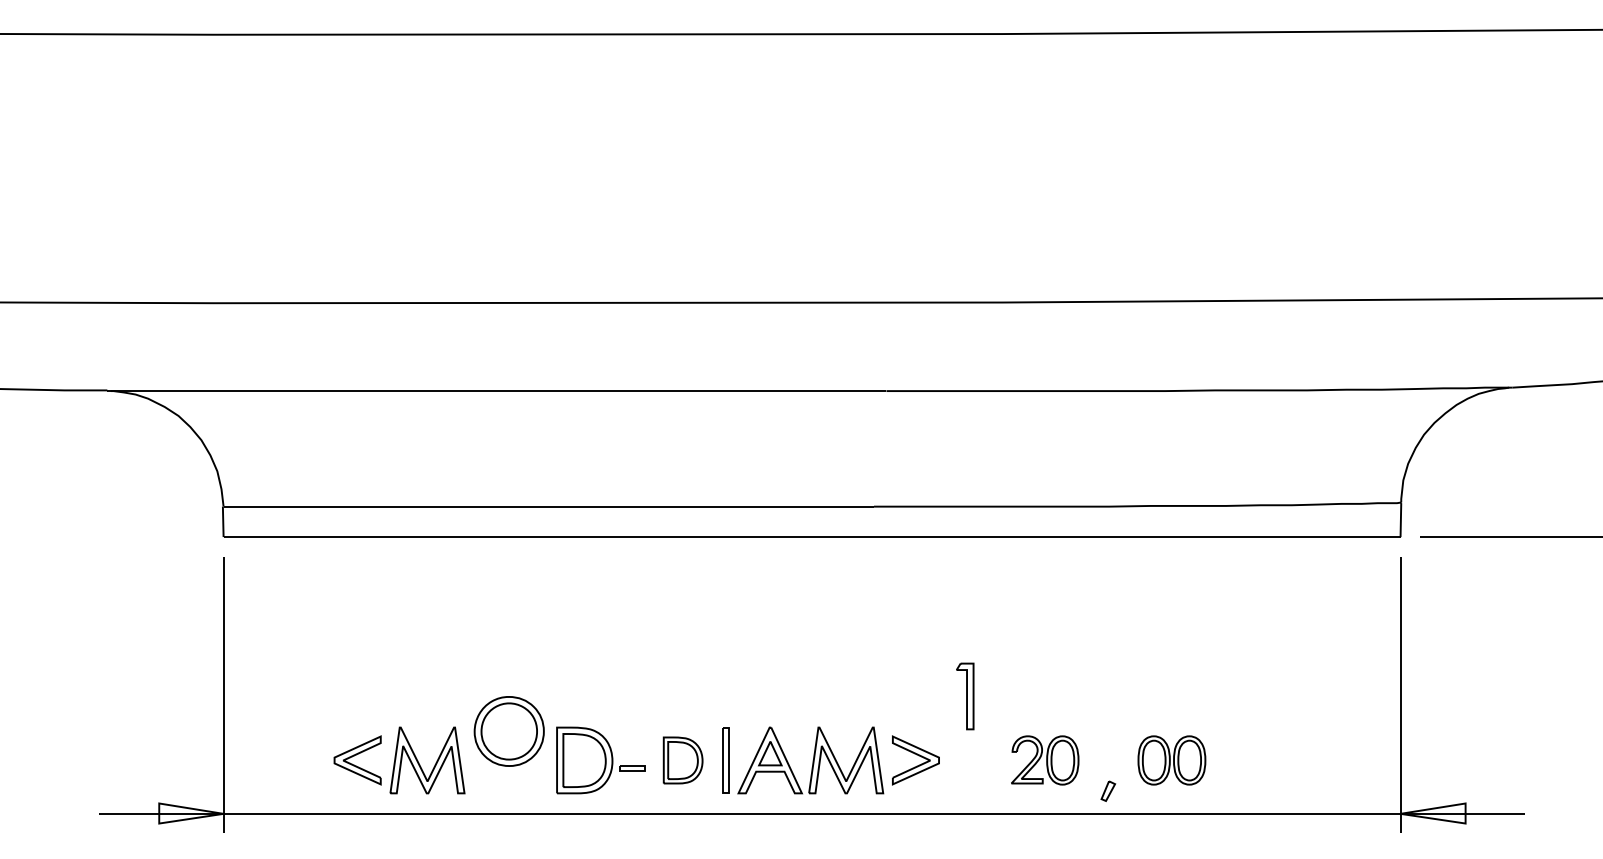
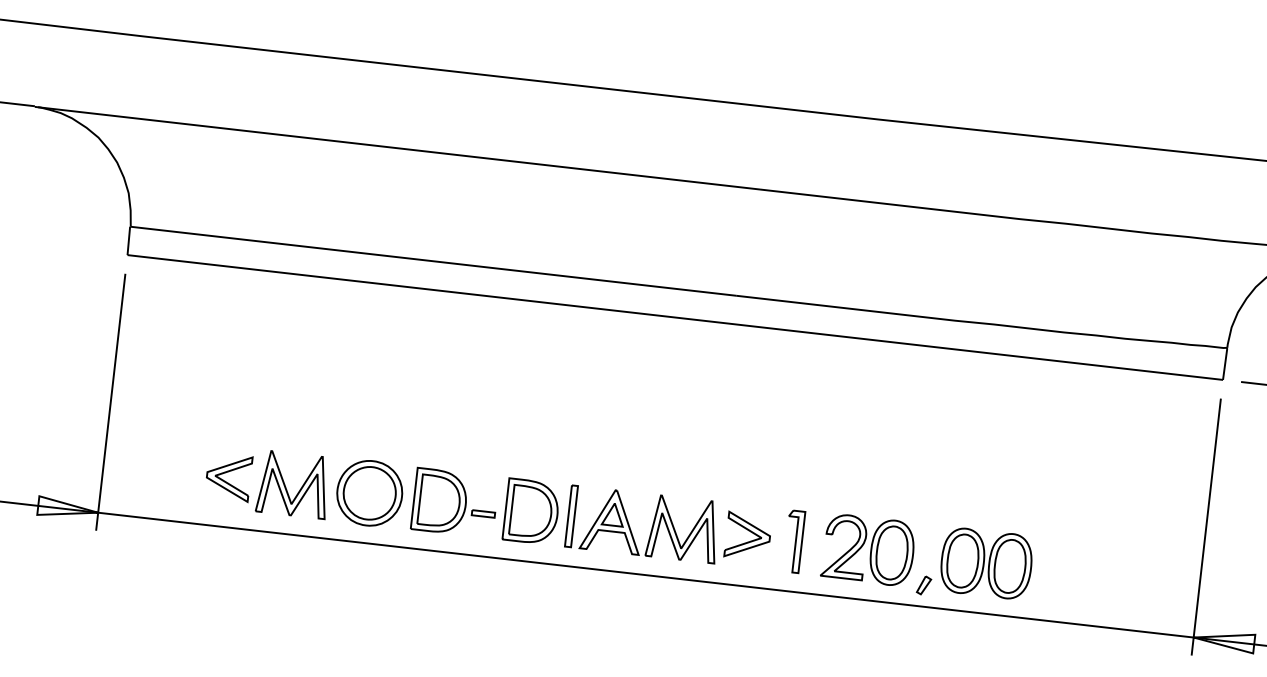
part: (965, 696) -> (794, 541), moved
part: (508, 731) -> (369, 493), moved
part: (682, 760) -> (530, 511), size x1.43
part: (1044, 760) -> (867, 550), size x1.43
part: (1171, 760) -> (986, 563), size x1.43

